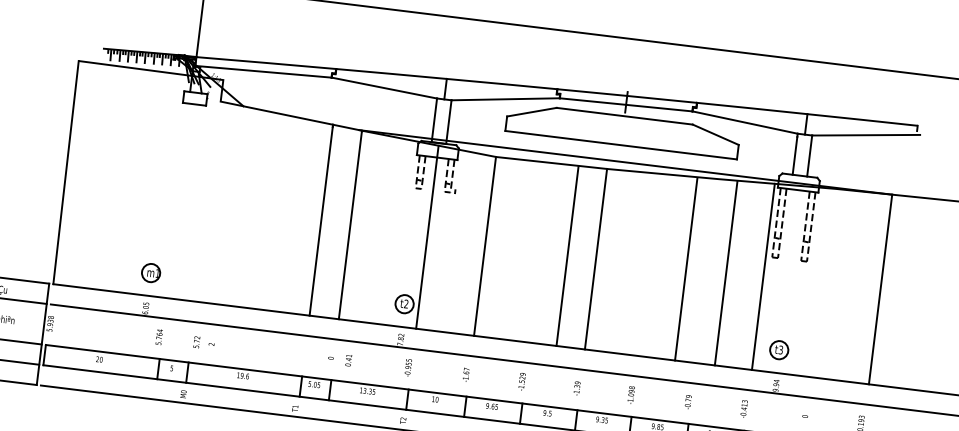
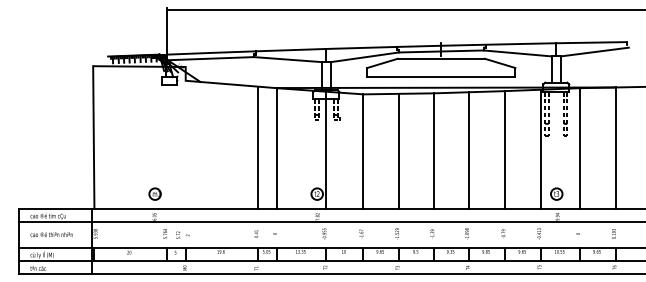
line: (568, 254) -> (399, 150), moved
line: (685, 269) -> (468, 150), moved
line: (726, 272) -> (505, 149), moved
line: (825, 283) -> (580, 148), added
text: (203, 341) -> (182, 234), moved
text: (348, 359) -> (256, 233), moved

